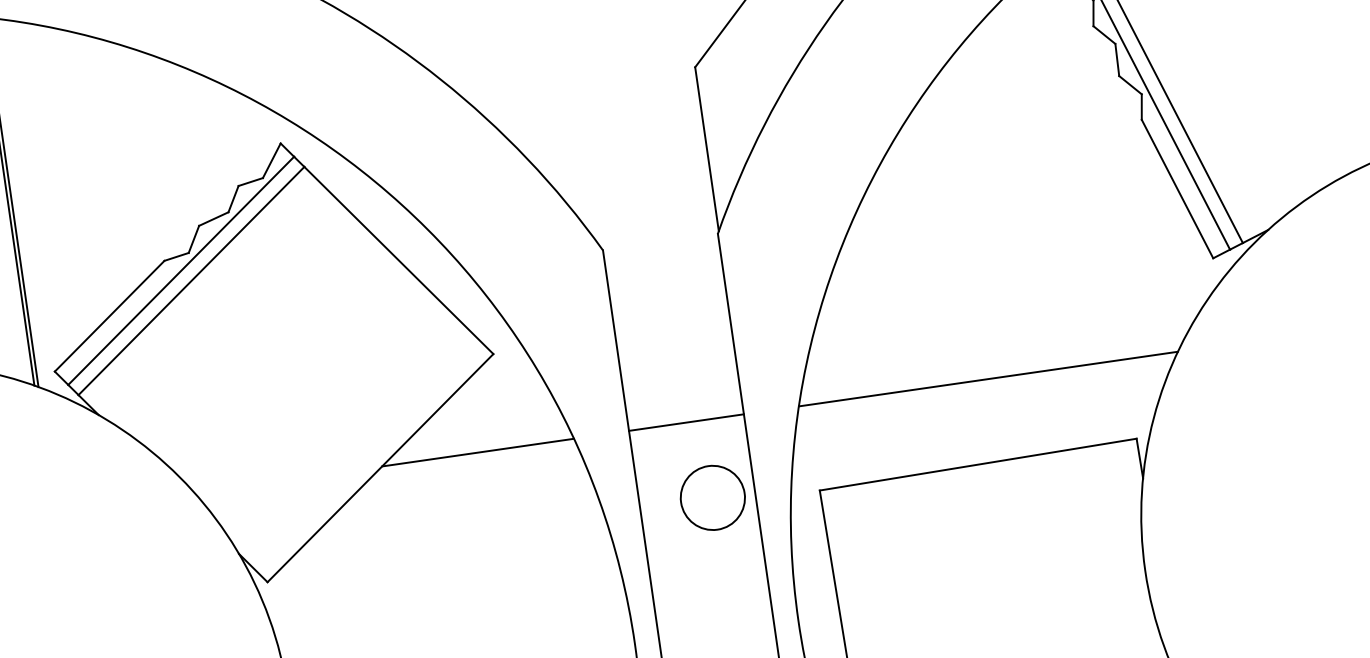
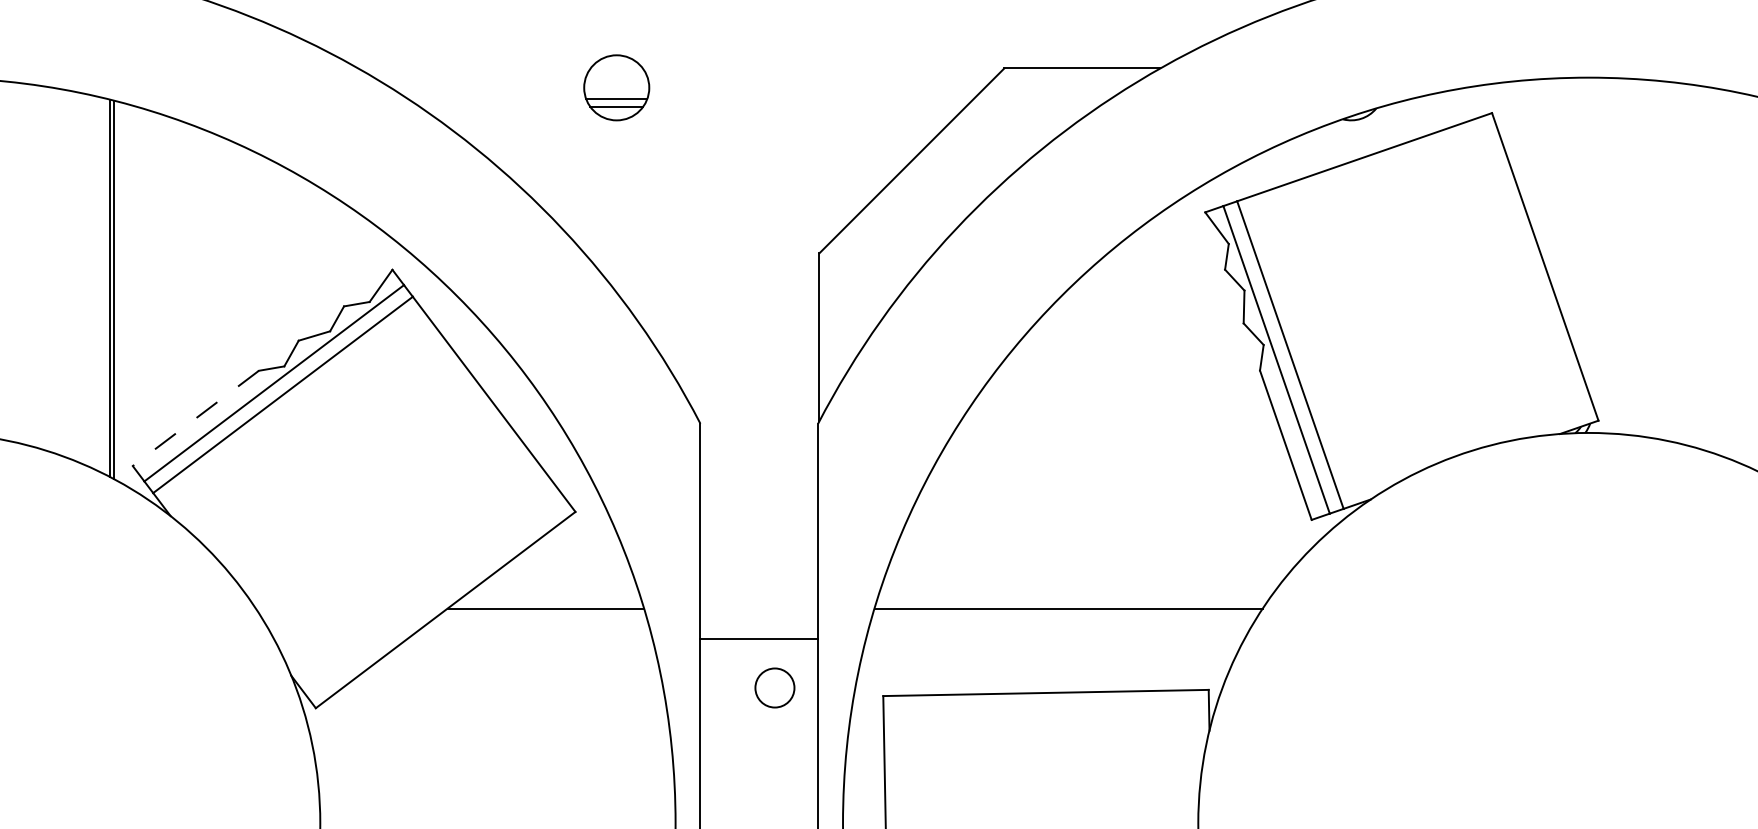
line: (109, 316) -> (195, 418), solid -> dashed
line: (686, 422) -> (759, 638), moved
circle: (712, 497) -> (774, 687), size x0.6

